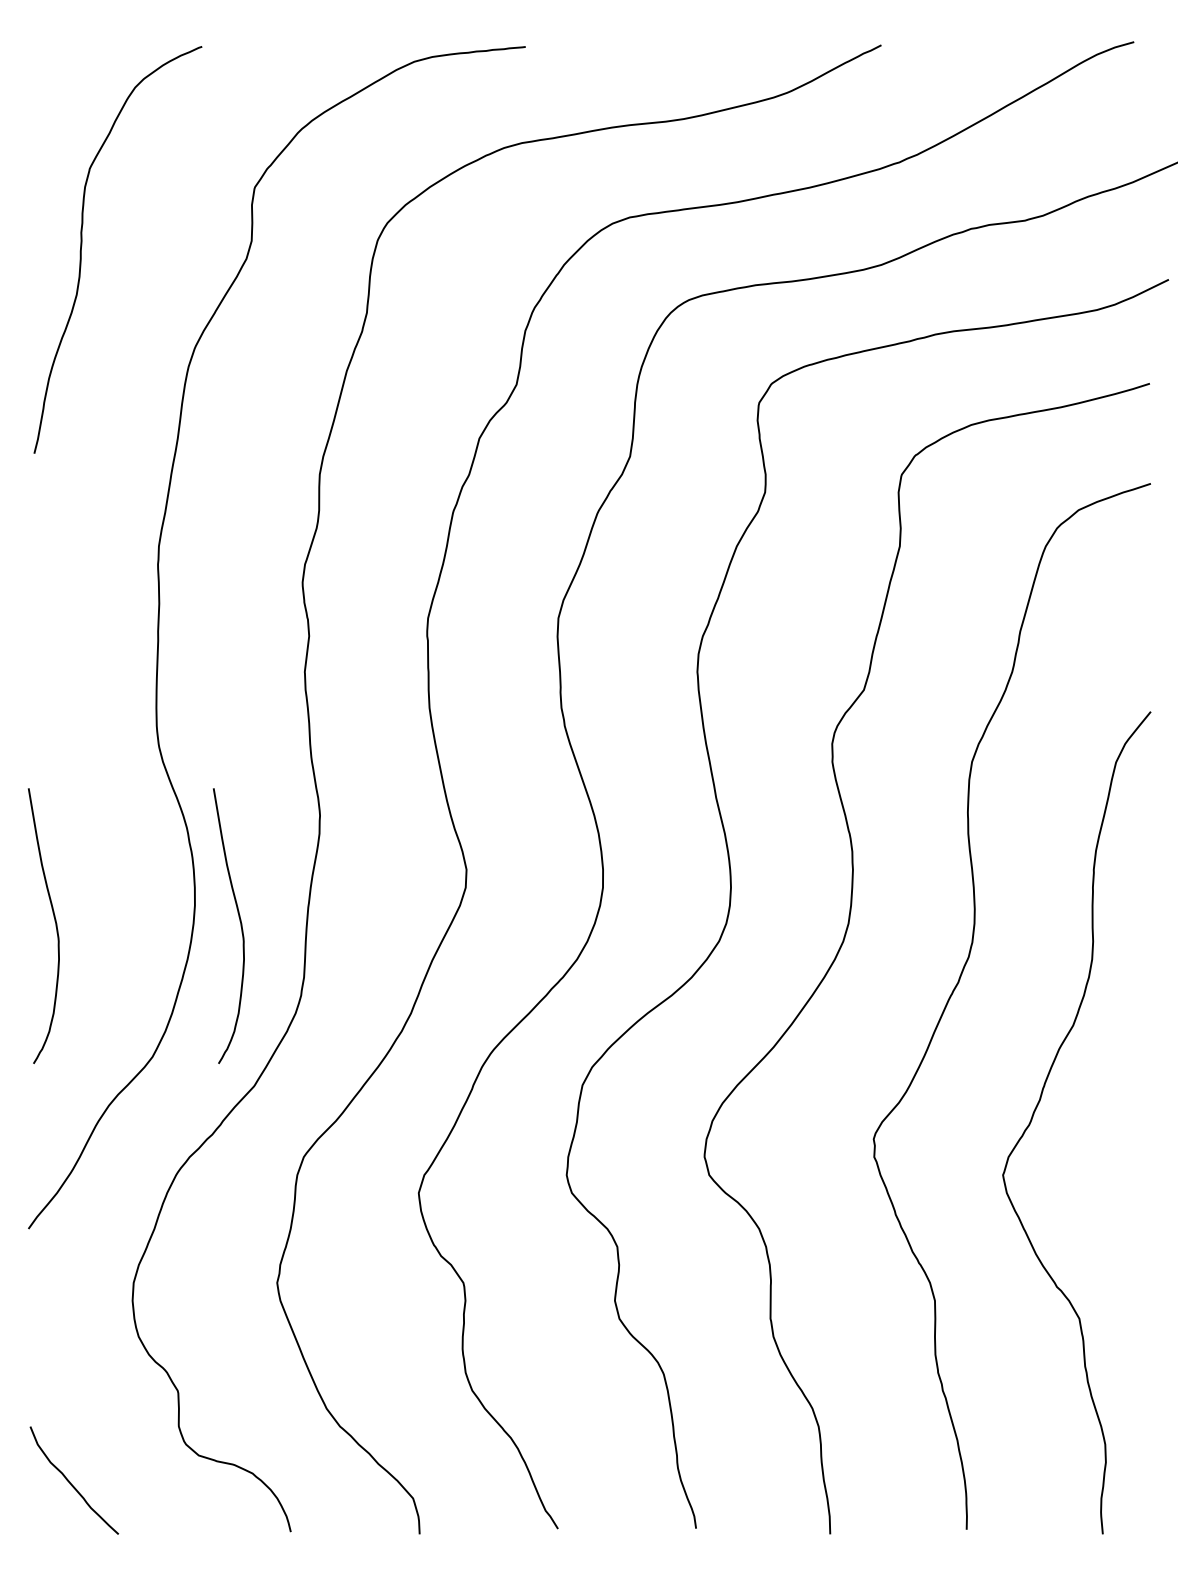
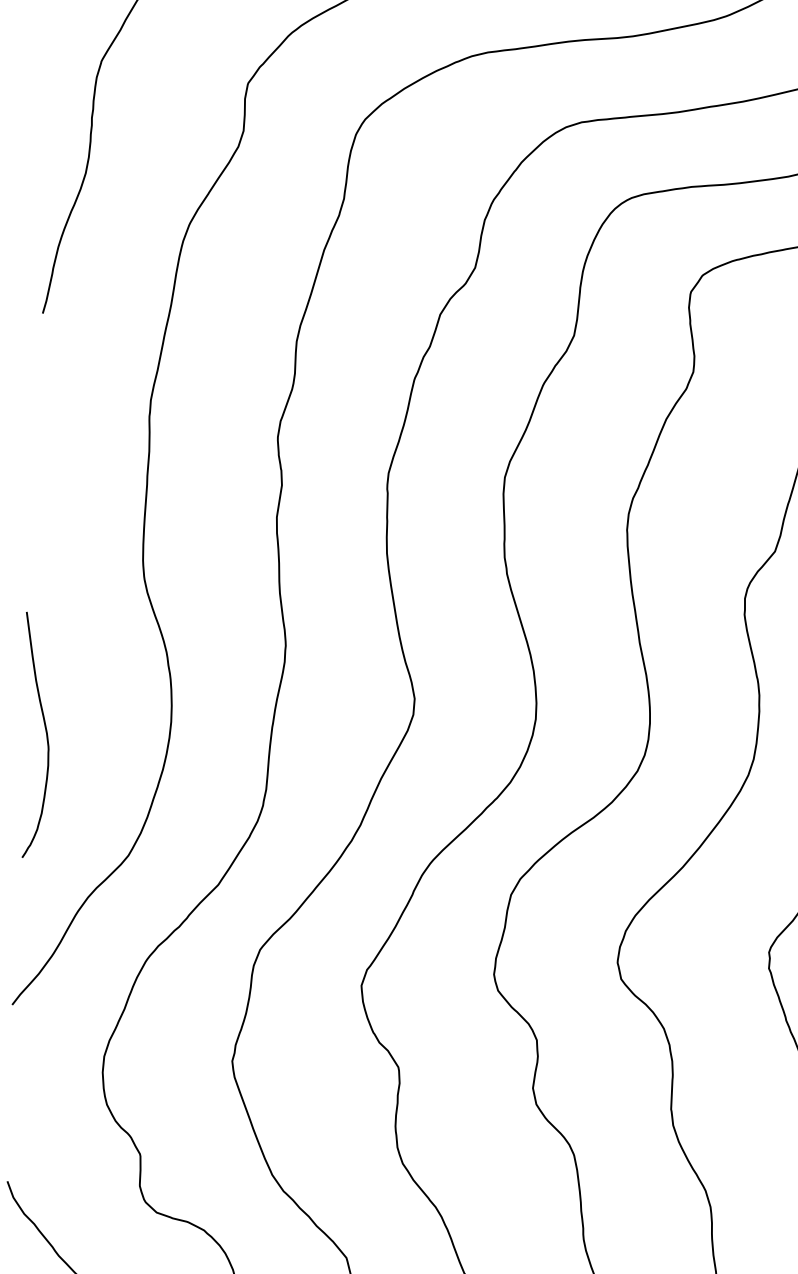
curve: (239, 921) -> (210, 737), removed

